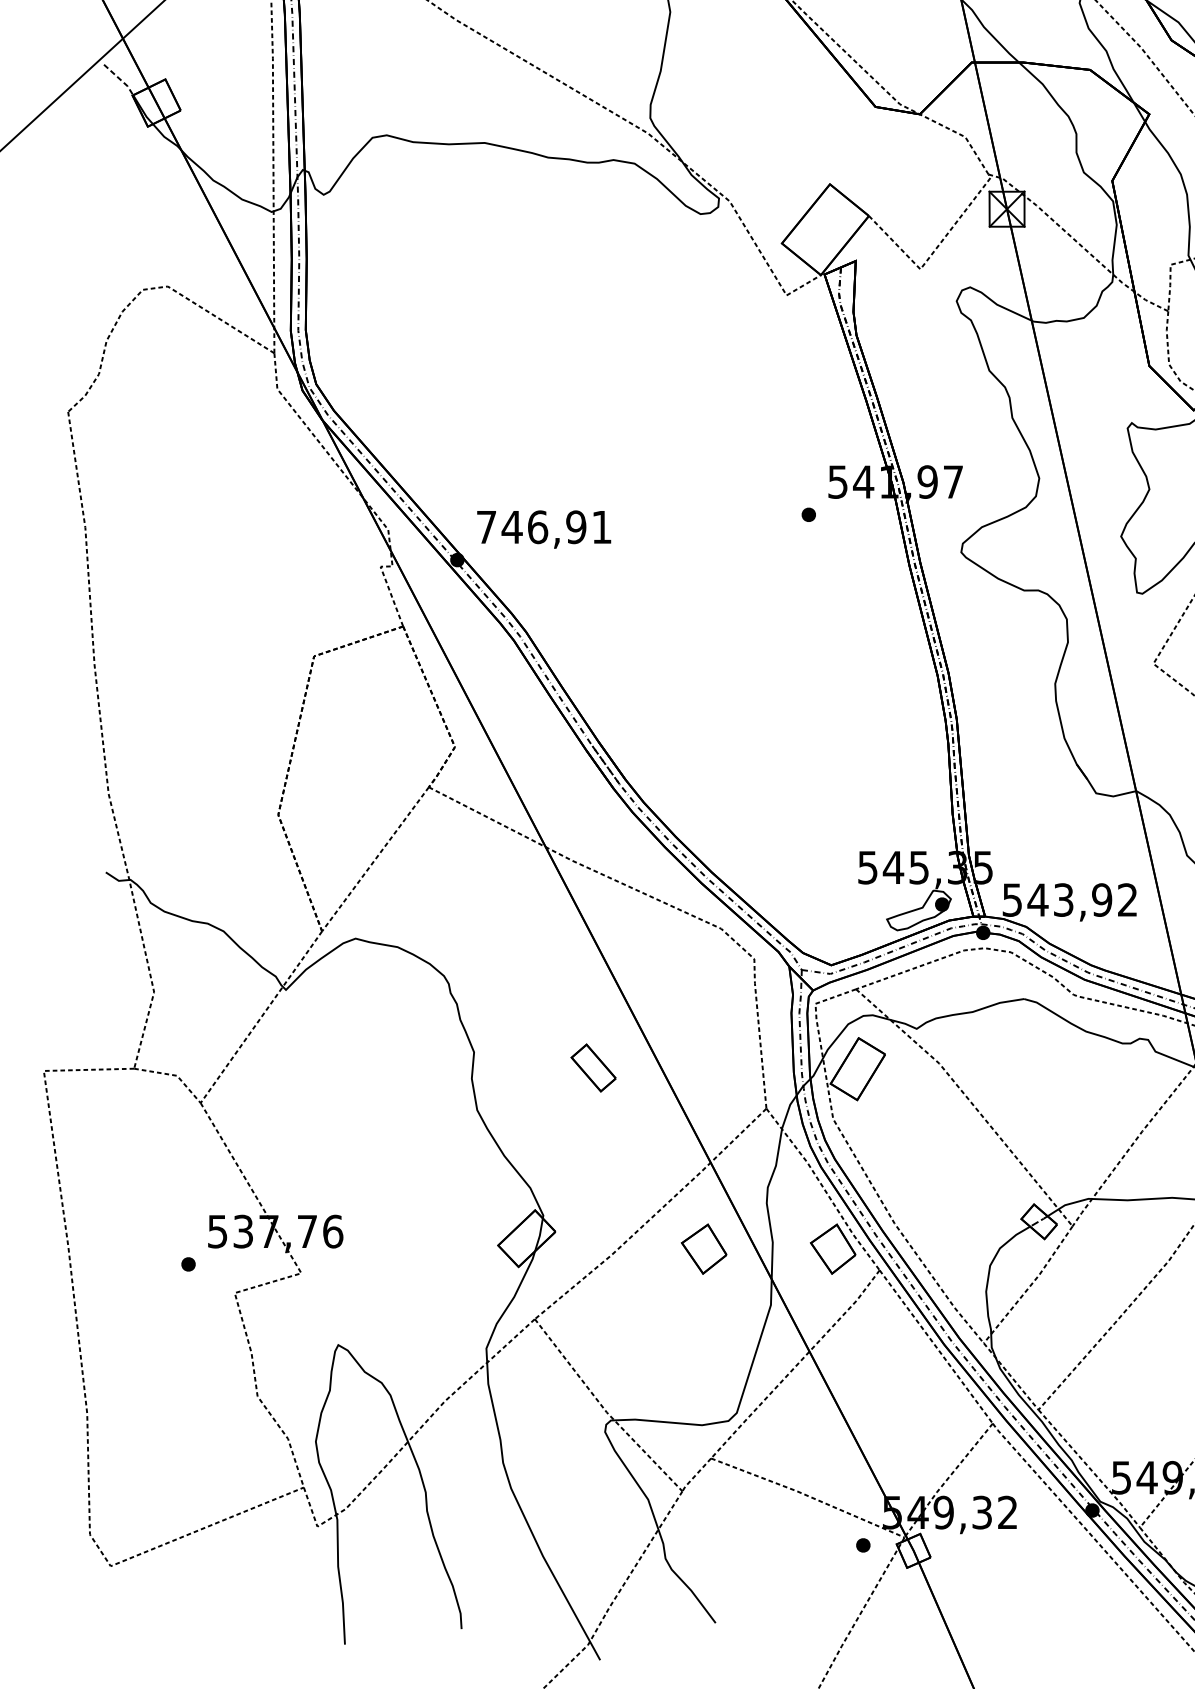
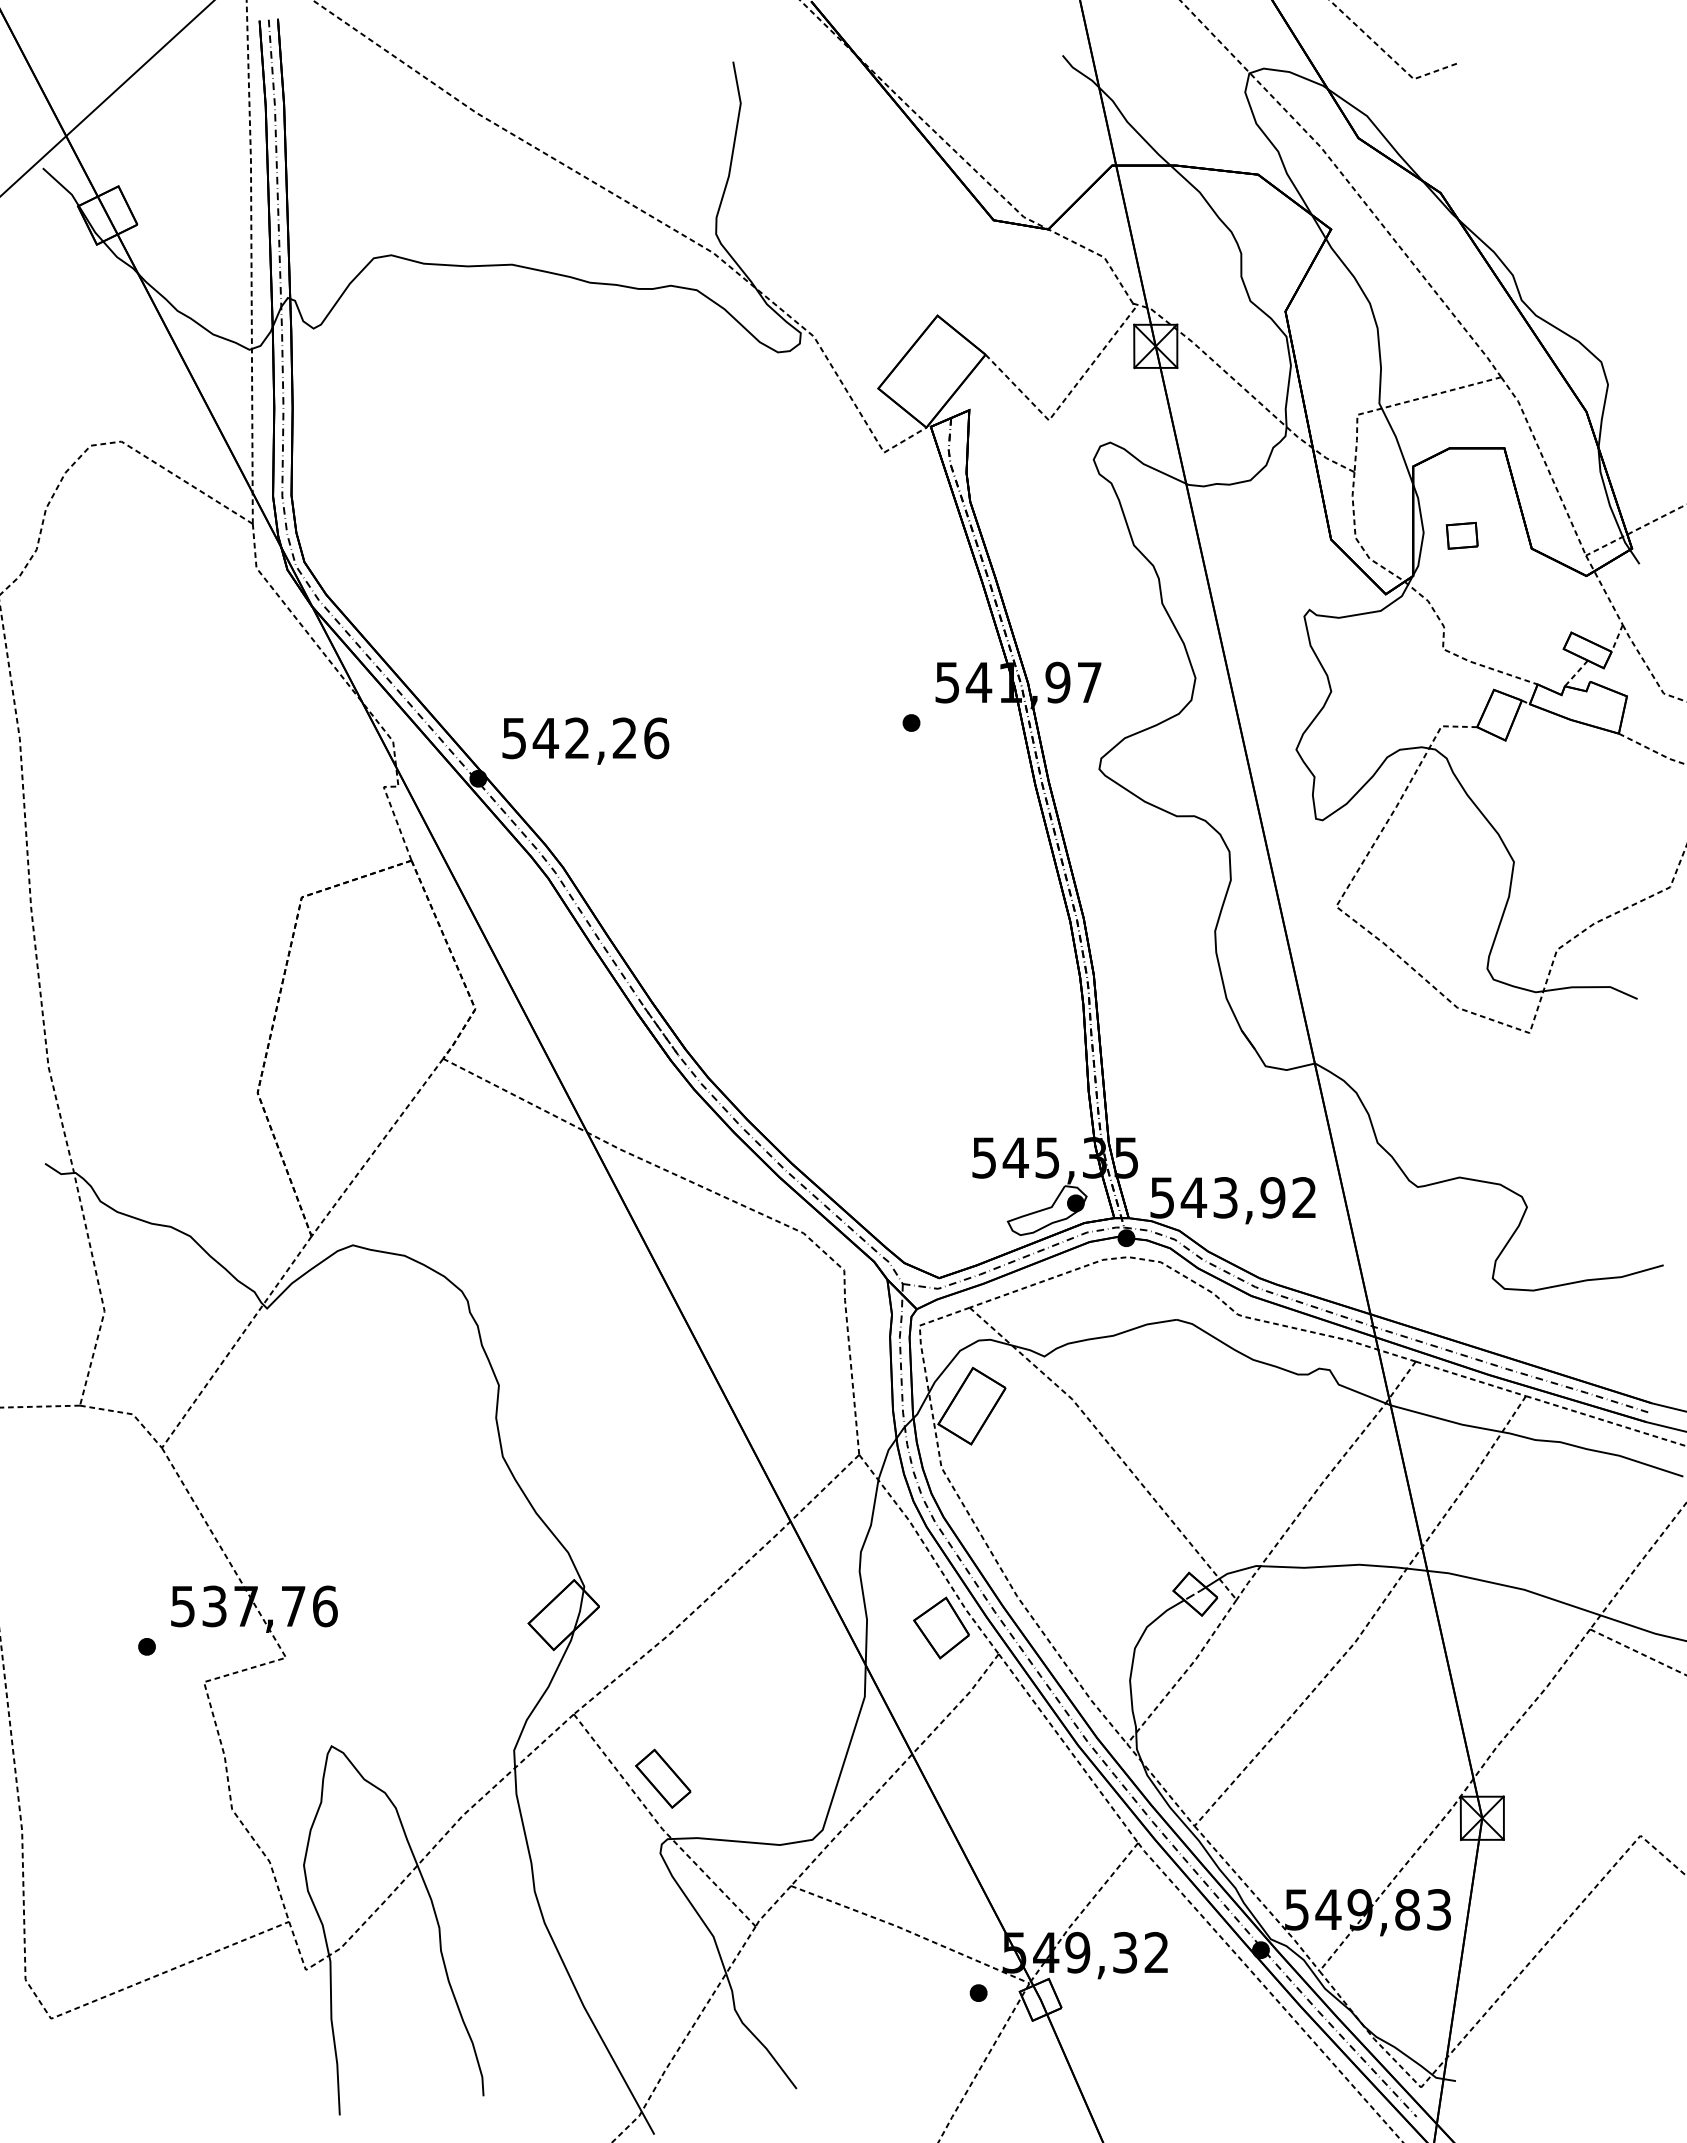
line: (120, 79) -> (63, 186), dashed -> solid
text: (544, 527) -> (585, 738), 746,91 -> 542,26
part: (593, 1067) -> (663, 1778), moved
part: (704, 1248) -> (782, 1627), removed

